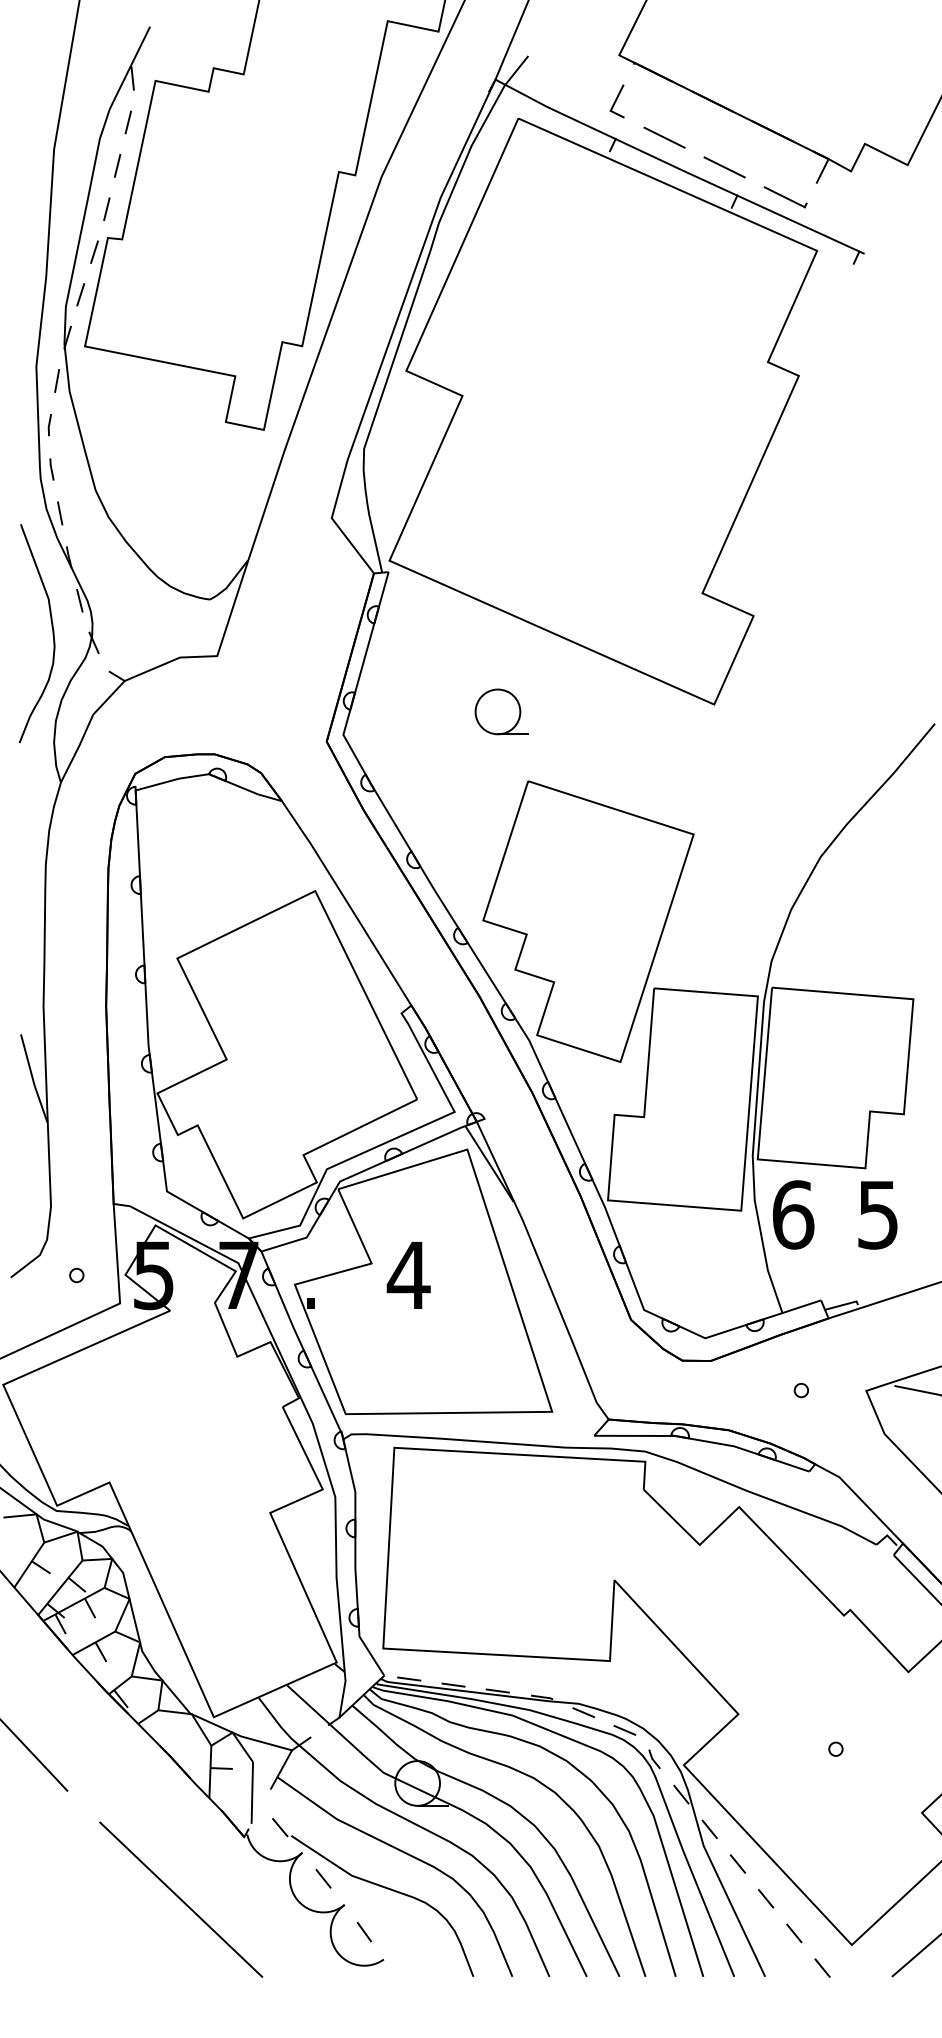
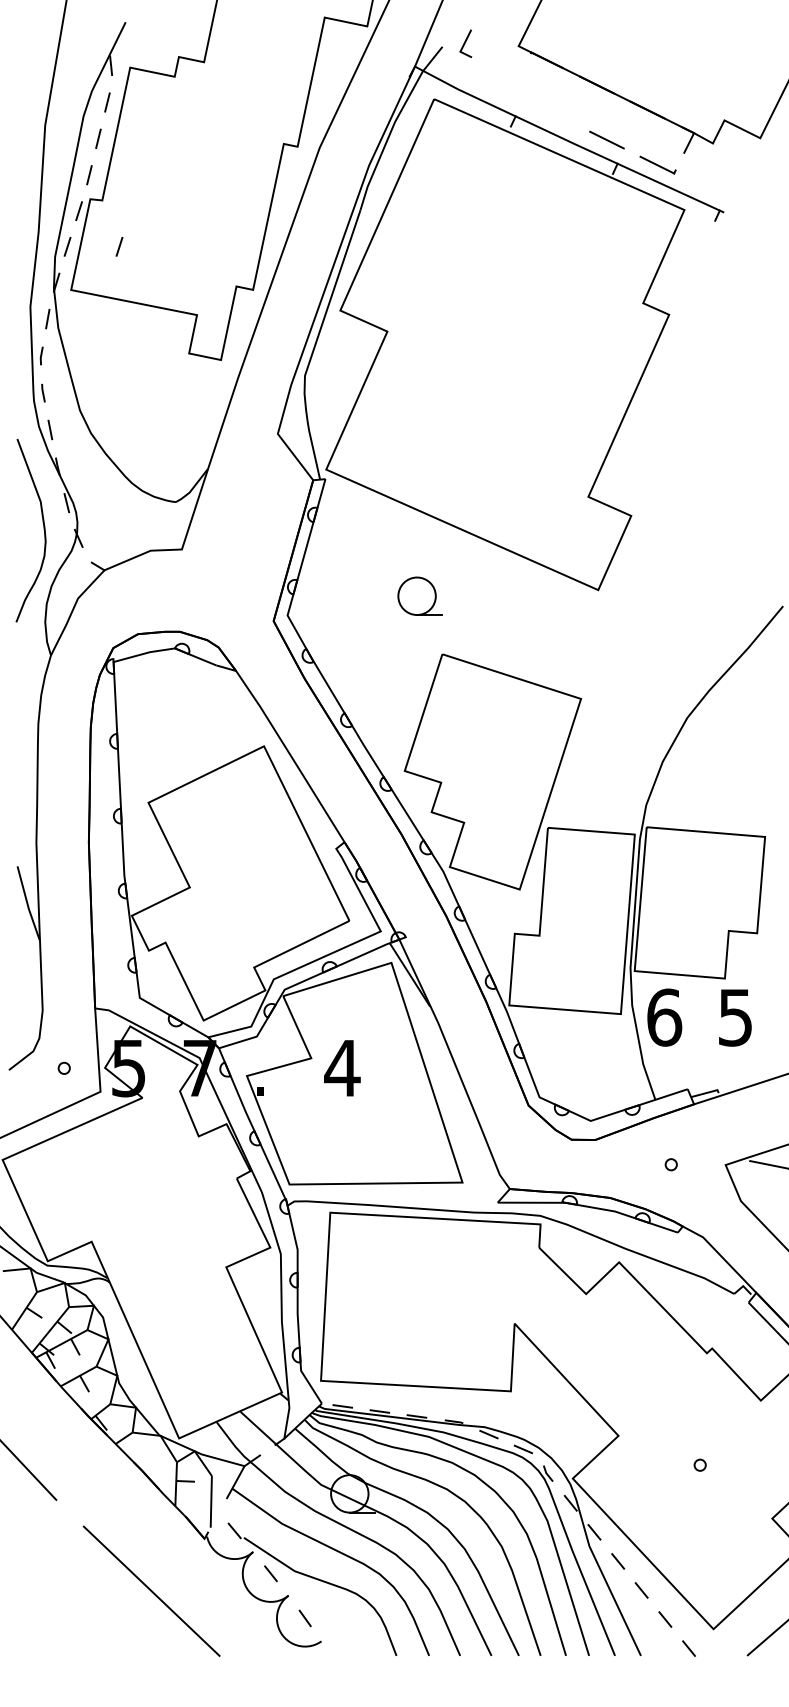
line: (616, 101) -> (465, 43), moved
line: (664, 137) -> (556, 115), removed
line: (142, 294) -> (119, 246), added

